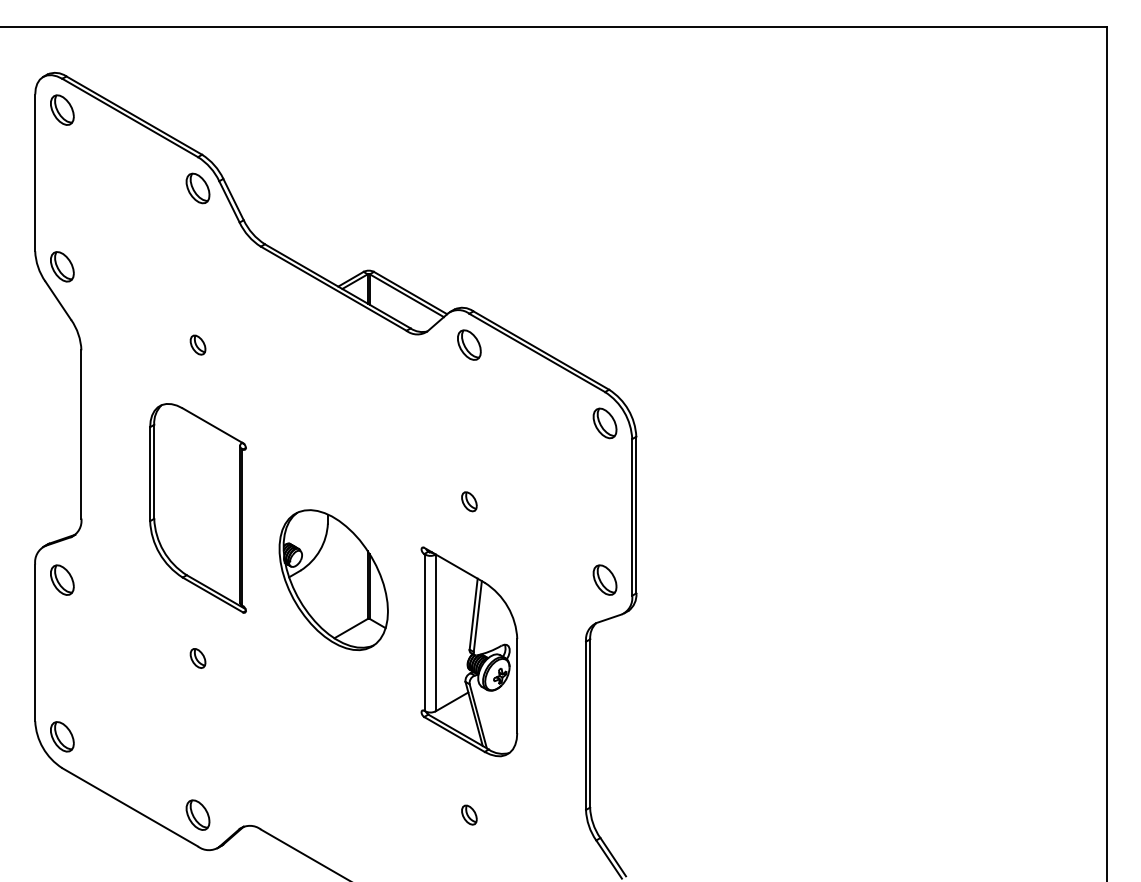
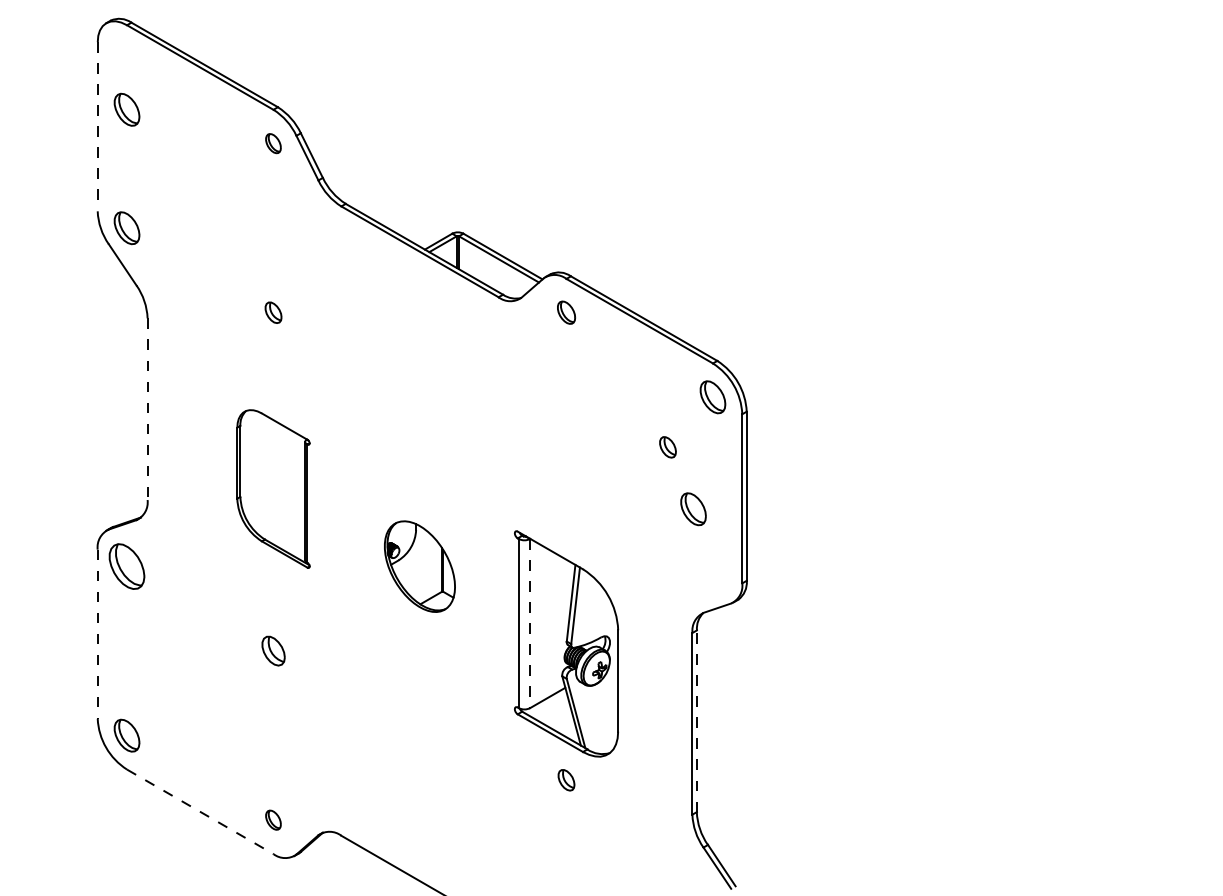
part: (62, 109) -> (127, 109), moved
line: (35, 173) -> (98, 127), solid -> dashed
part: (197, 188) -> (272, 143), size x0.6
part: (469, 344) -> (566, 312), size x0.7
line: (81, 434) -> (147, 409), solid -> dashed
part: (469, 501) -> (668, 447), moved
part: (197, 508) -> (272, 489), size x0.7
part: (62, 579) -> (127, 565), size x1.4
part: (604, 579) -> (692, 508), moved
part: (333, 580) -> (419, 566), size x0.6
line: (435, 633) -> (529, 624), solid -> dashed
line: (35, 643) -> (98, 634), solid -> dashed
part: (197, 658) -> (272, 651), size x1.4
line: (590, 722) -> (697, 720), solid -> dashed
line: (130, 807) -> (200, 811), solid -> dashed
part: (197, 814) -> (272, 819), size x0.6
part: (469, 814) -> (566, 779), moved

